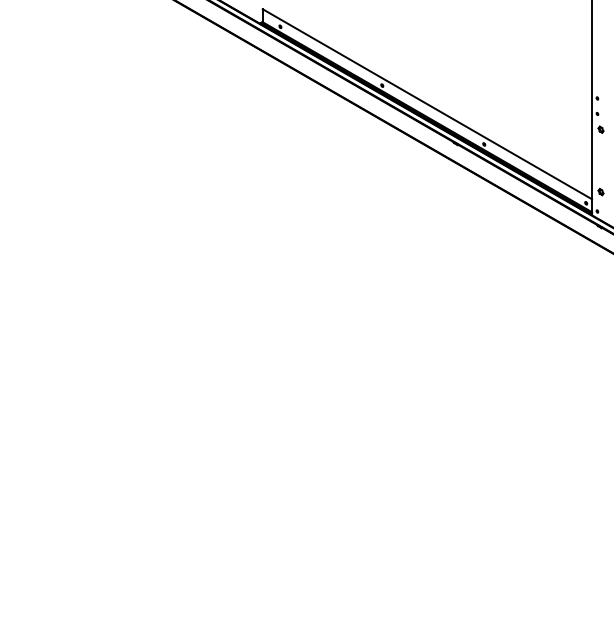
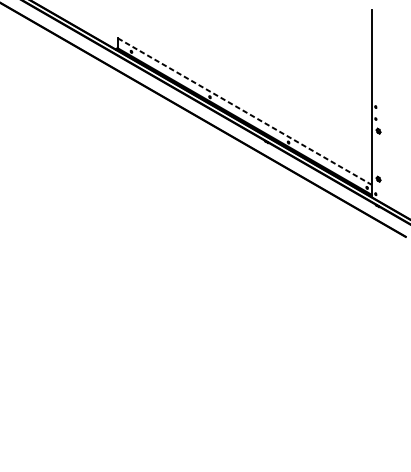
line: (427, 104) -> (244, 111), solid -> dashed

